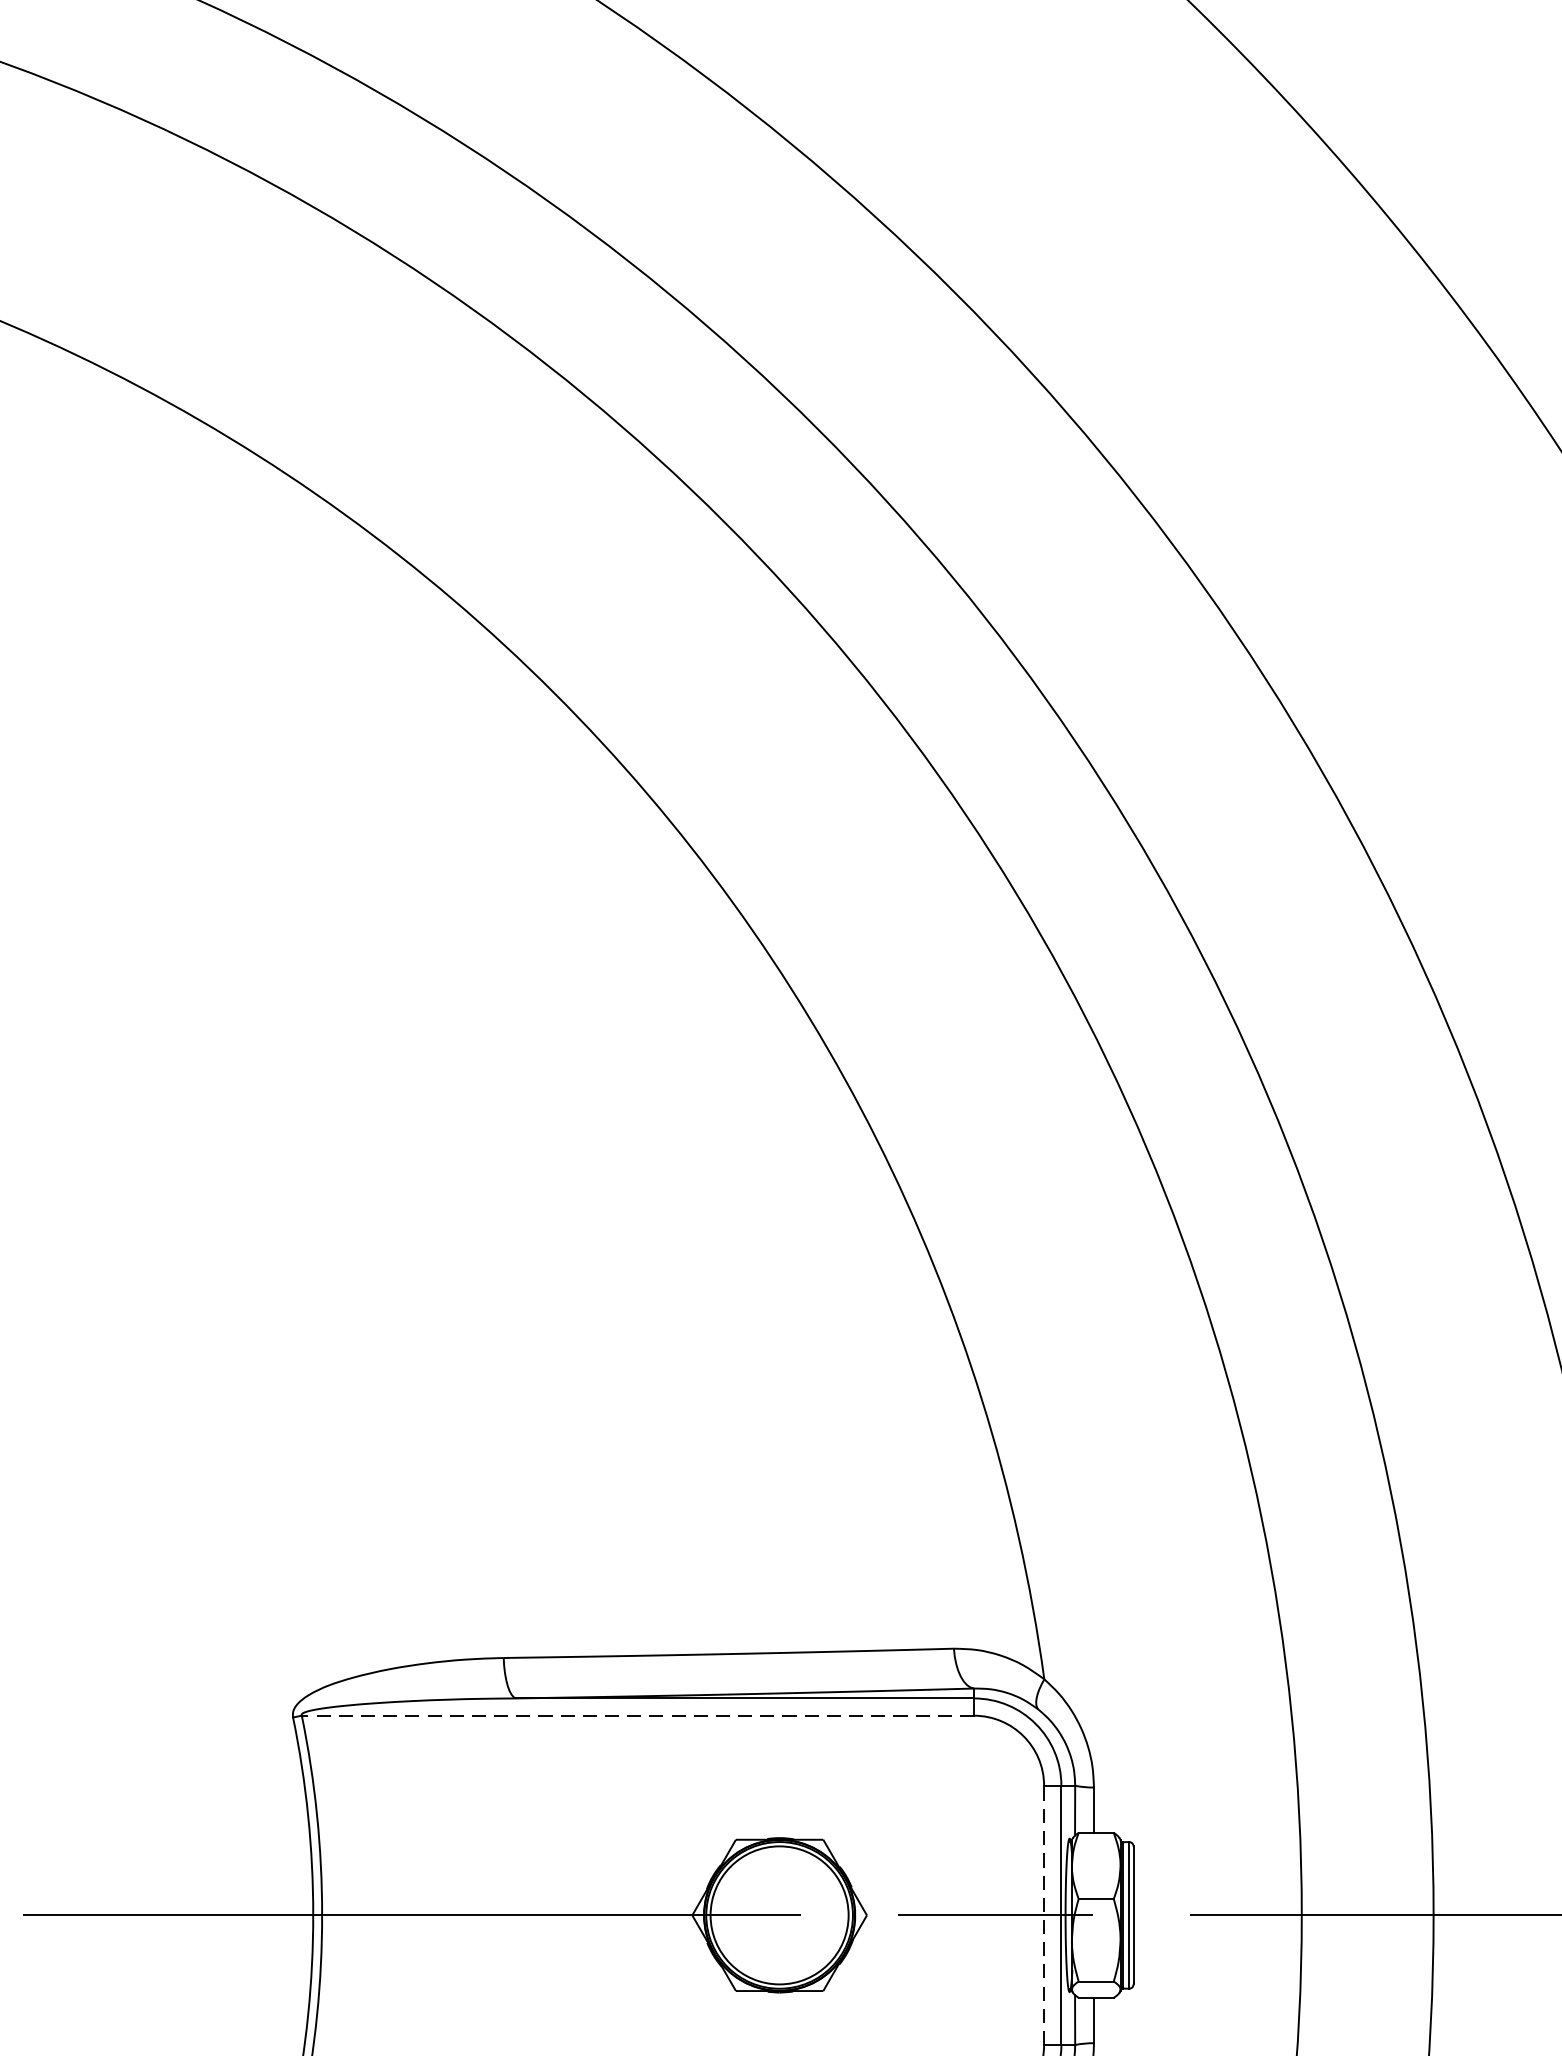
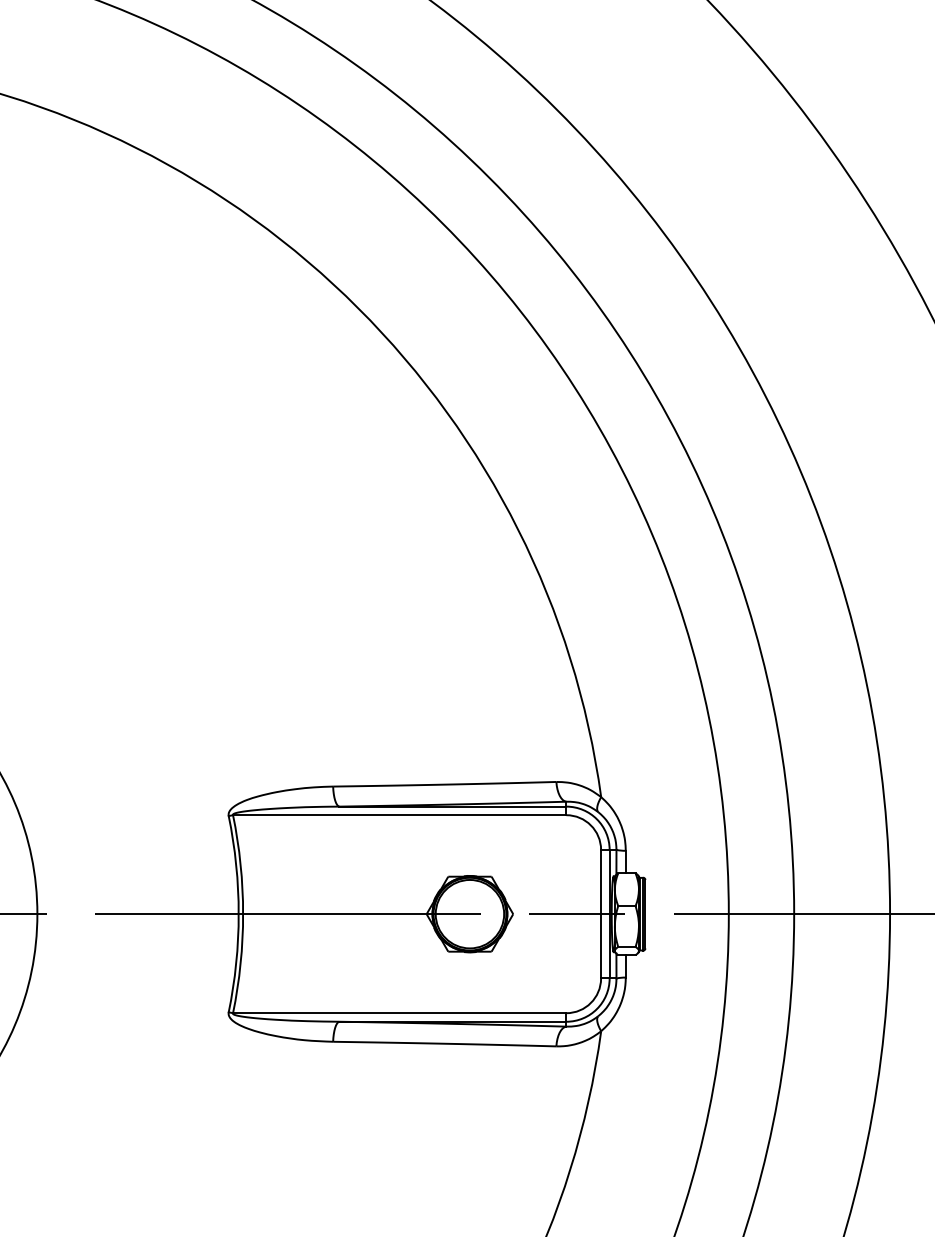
line: (637, 1716) -> (399, 815), dashed -> solid
line: (1044, 1913) -> (601, 913), dashed -> solid

